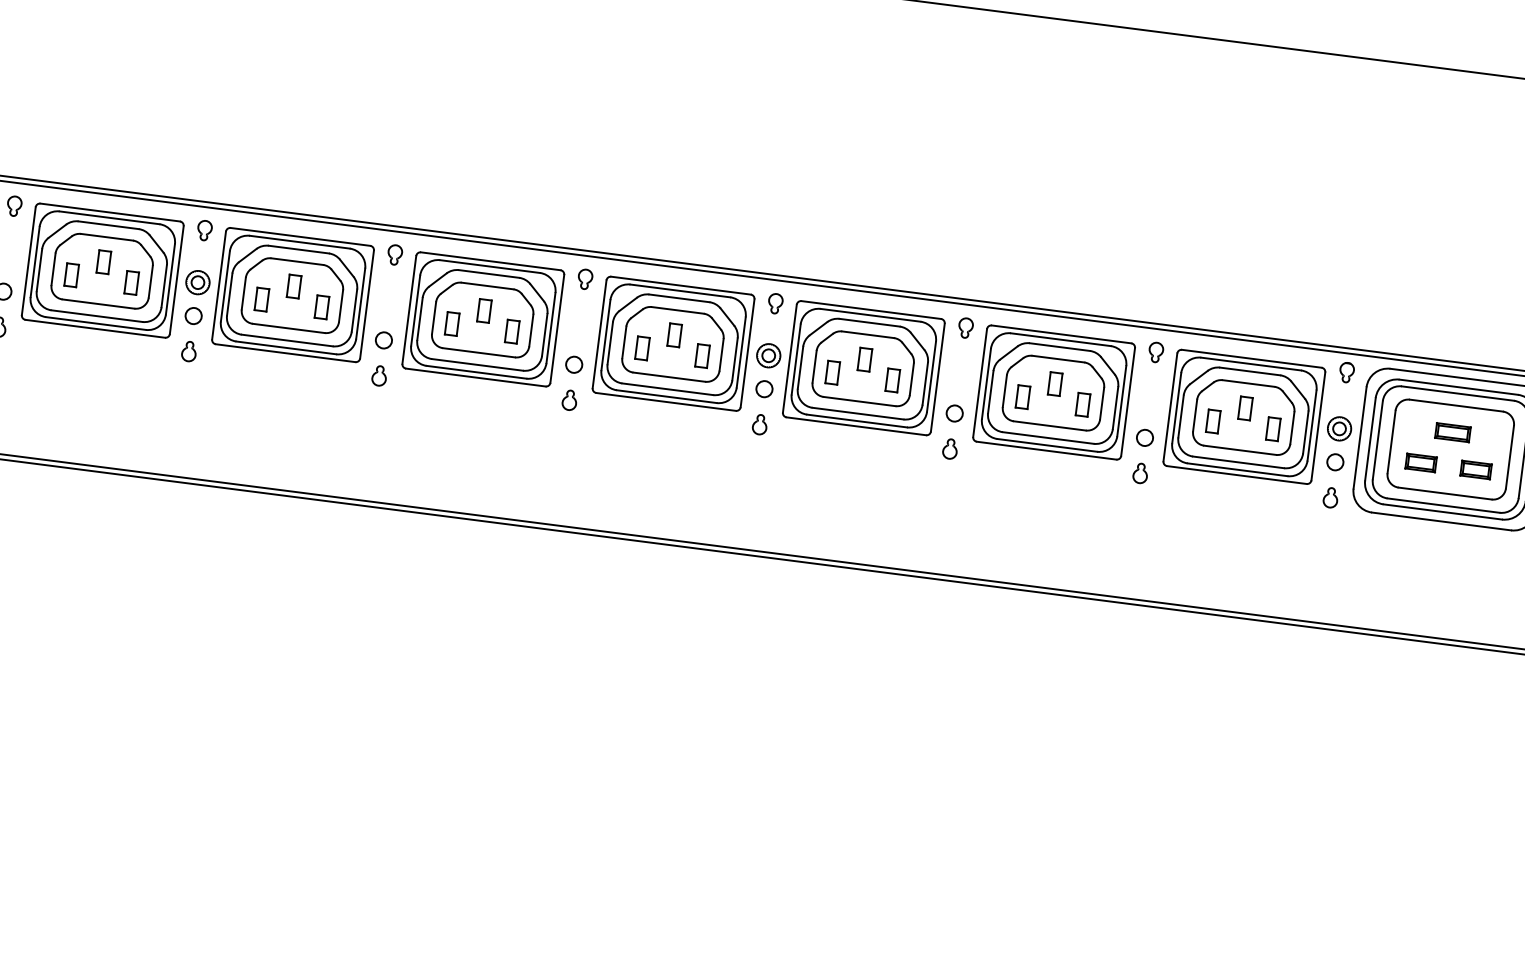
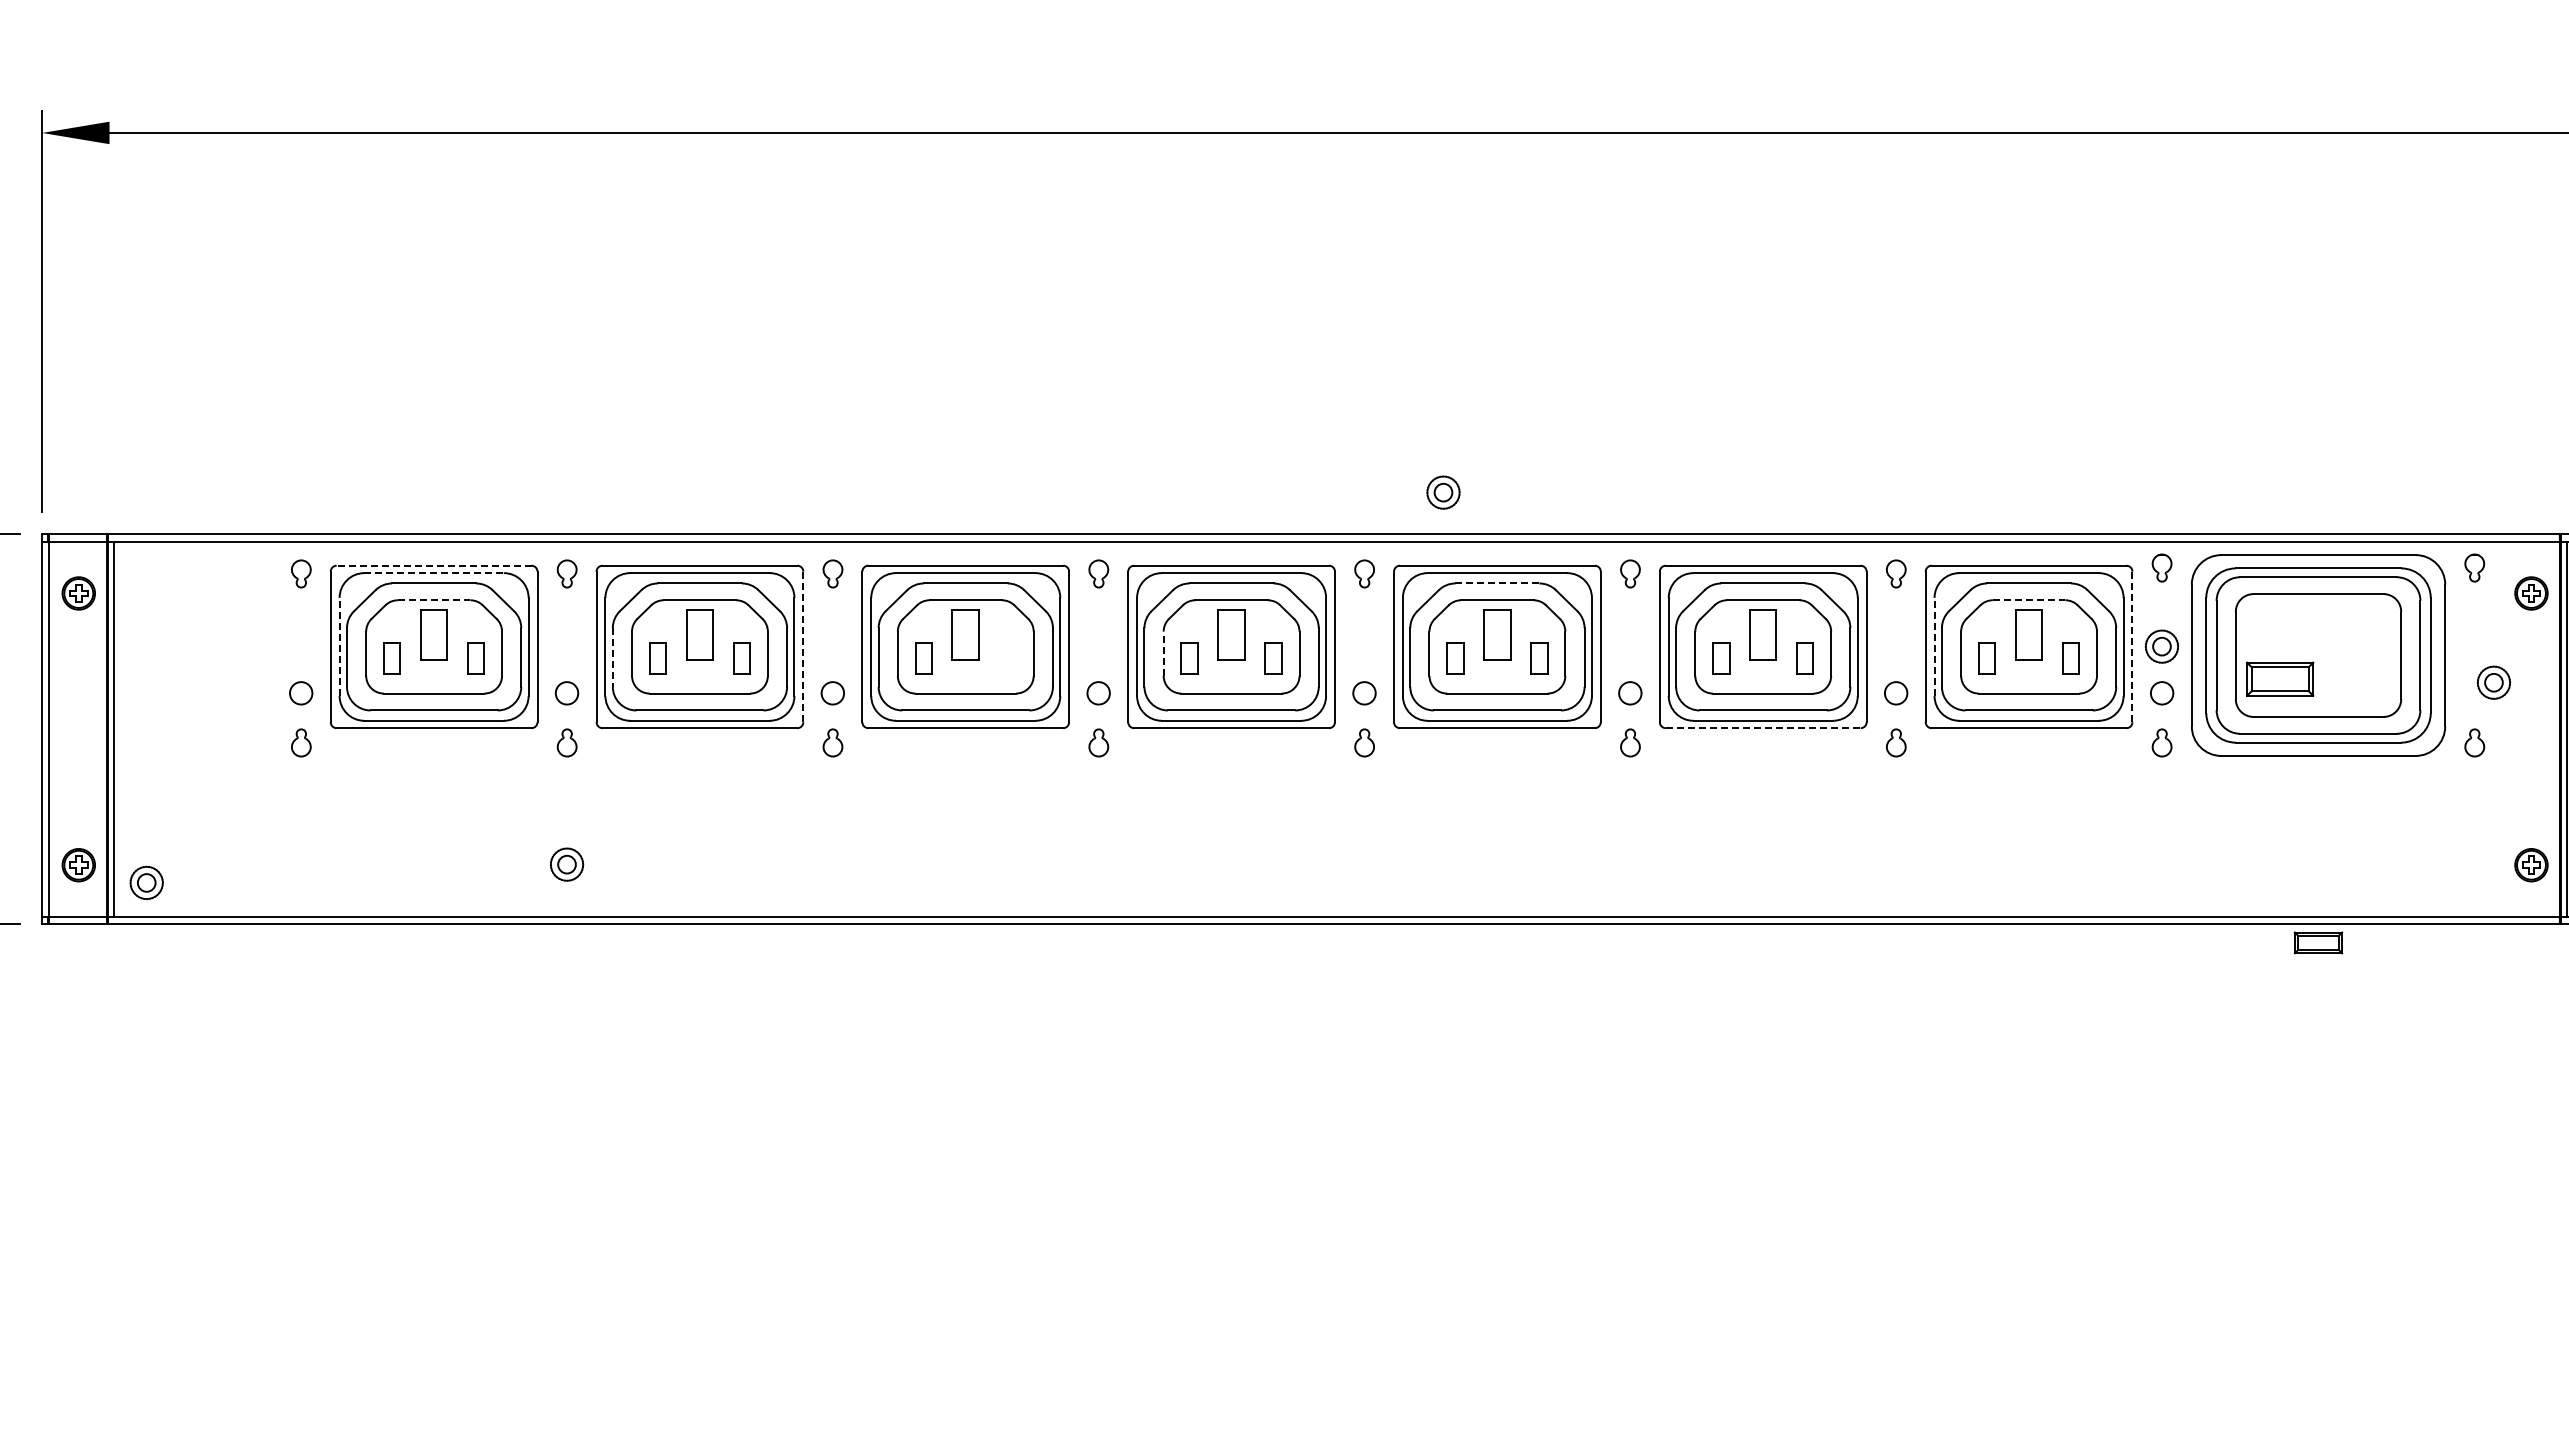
line: (109, 212) -> (433, 565), solid -> dashed
line: (109, 218) -> (434, 573), solid -> dashed
line: (107, 237) -> (434, 600), solid -> dashed
line: (35, 261) -> (339, 646), solid -> dashed
part: (103, 261) -> (433, 634), size x1.6
part: (198, 282) -> (567, 864), moved
part: (293, 286) -> (699, 634), size x1.6
line: (229, 294) -> (612, 657), solid -> dashed
line: (367, 304) -> (803, 646), solid -> dashed
part: (484, 310) -> (965, 634), size x1.6
line: (869, 322) -> (1496, 583), solid -> dashed
part: (512, 331) -> (1007, 658), removed
part: (674, 334) -> (1231, 634), size x1.6
line: (624, 342) -> (1163, 653), solid -> dashed
part: (768, 355) -> (1443, 492), moved
part: (865, 359) -> (1497, 634), size x1.6
part: (1055, 383) -> (1763, 634), size x1.6
line: (1248, 383) -> (2029, 600), solid -> dashed
line: (1176, 407) -> (1934, 646), solid -> dashed
part: (1245, 407) -> (2028, 634), size x1.6
line: (1318, 426) -> (2132, 646), solid -> dashed
part: (1452, 432) -> (2318, 942), moved
line: (1046, 450) -> (1763, 728), solid -> dashed
part: (1420, 462) -> (2279, 678), size x1.6
part: (1475, 469) -> (2356, 678), removed

